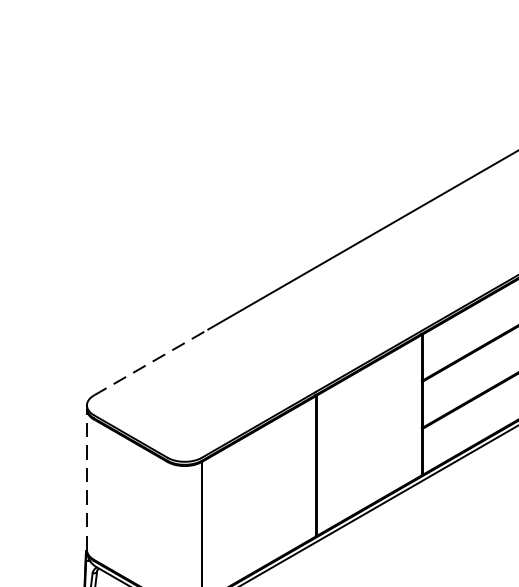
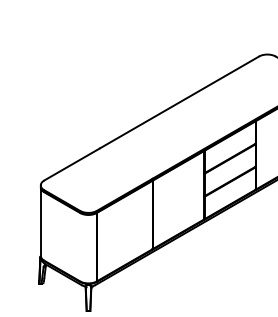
line: (151, 362) -> (72, 164), dashed -> solid
line: (86, 479) -> (40, 221), dashed -> solid

